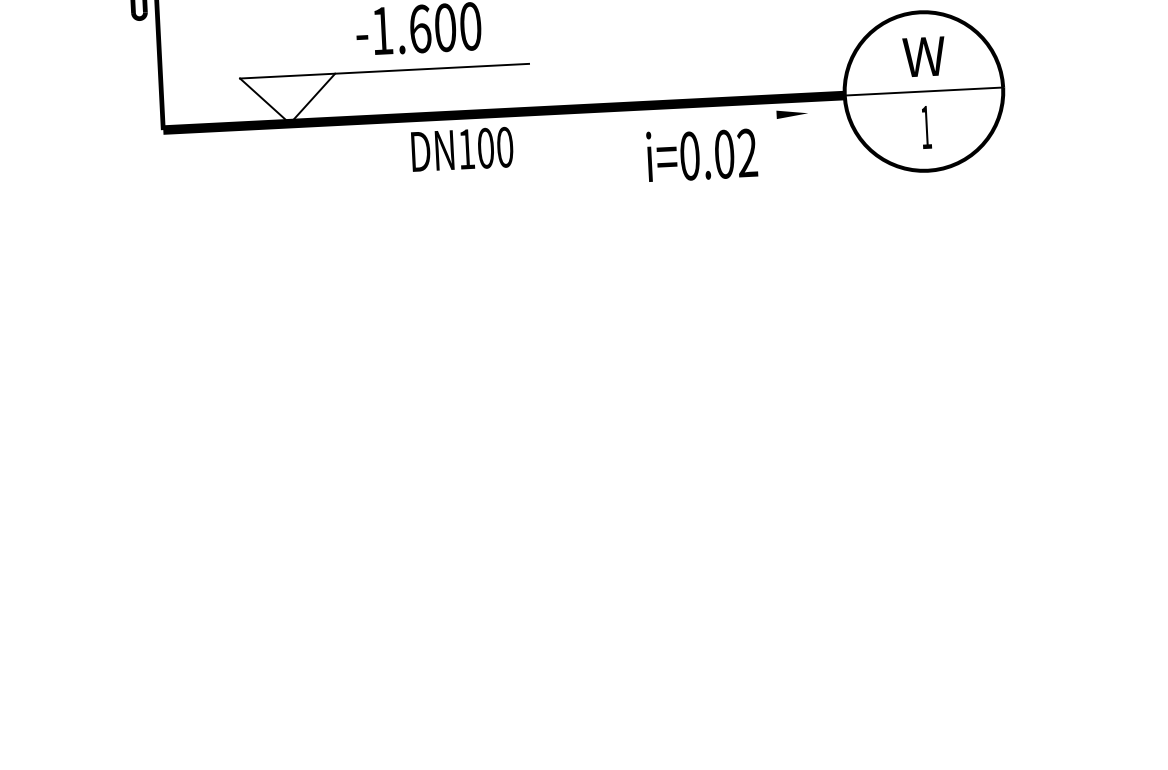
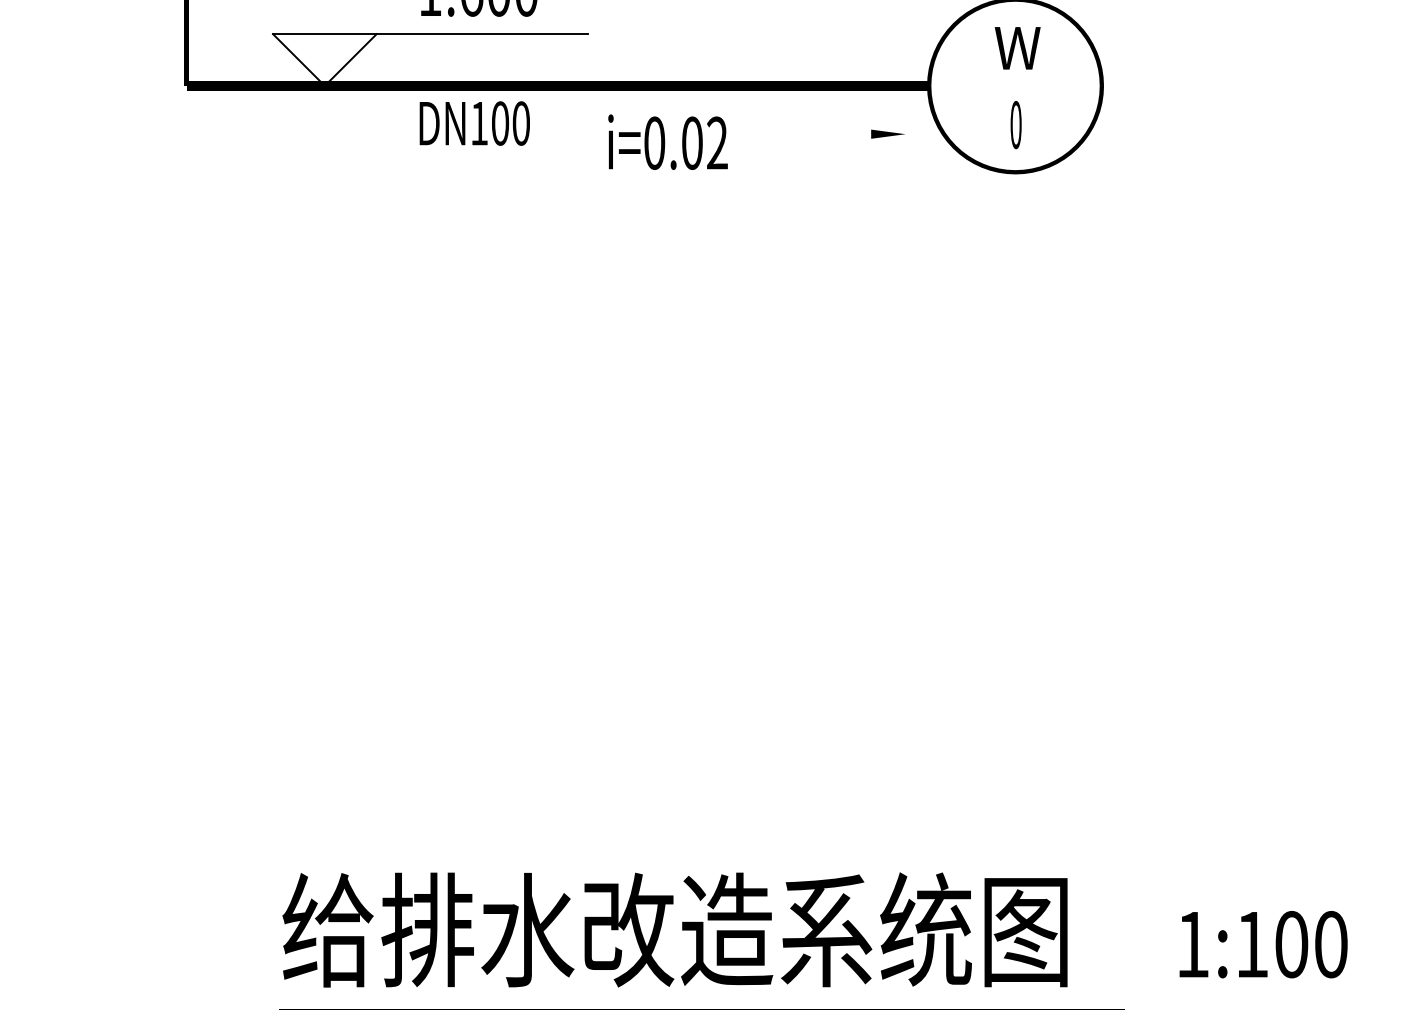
line: (923, 91) -> (1015, 85), removed
line: (791, 113) -> (887, 133), moved
text: (925, 127) -> (1015, 125), 1 -> 0
text: (462, 149) -> (474, 123), moved
text: (701, 153) -> (667, 141), moved

